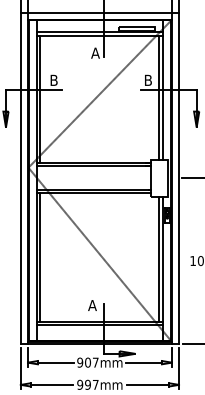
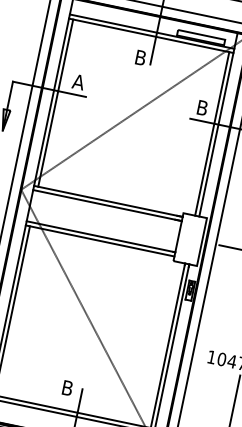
text: (95, 52) -> (140, 56), A -> B
text: (53, 79) -> (78, 80), B -> A
text: (92, 305) -> (67, 388), A -> B

